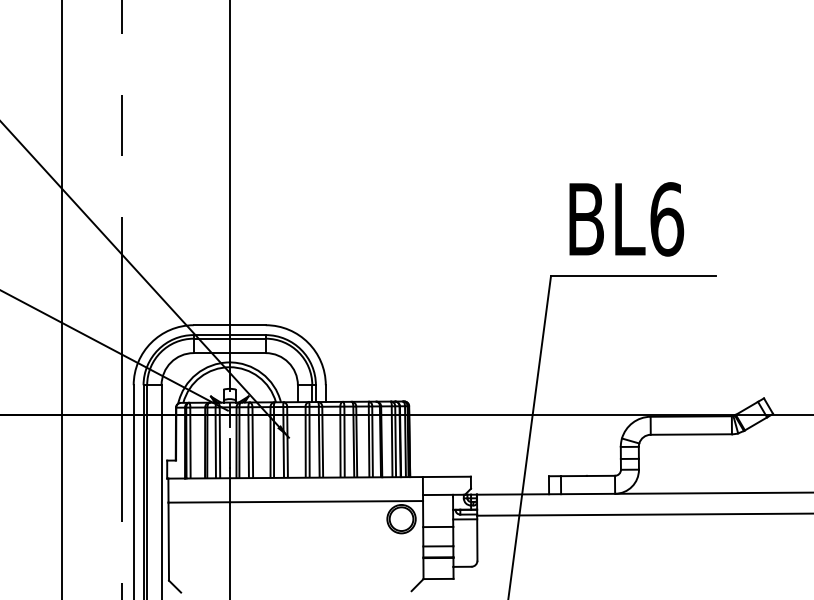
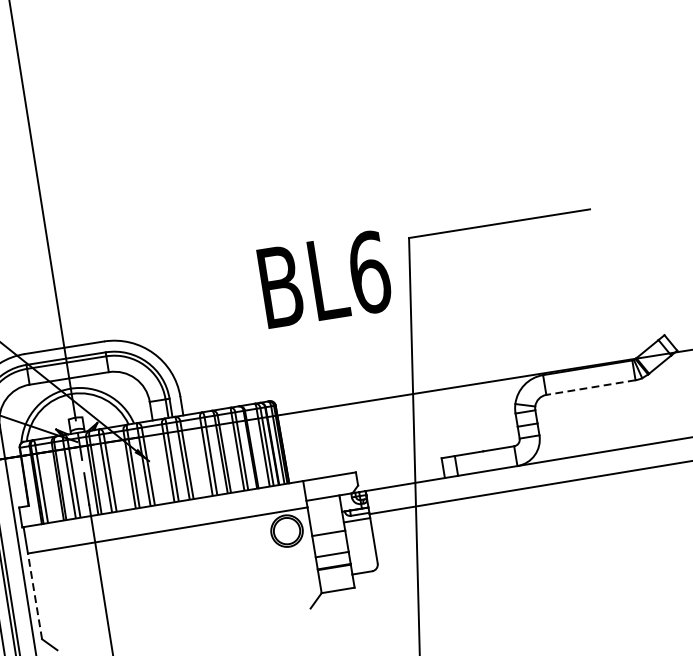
text: (626, 219) -> (324, 279), moved
line: (691, 434) -> (591, 387), solid -> dashed
line: (168, 541) -> (34, 596), solid -> dashed

